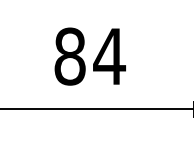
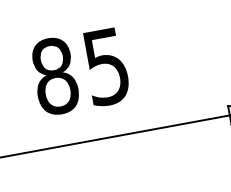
text: (109, 56) -> (106, 66), 84 -> 85

